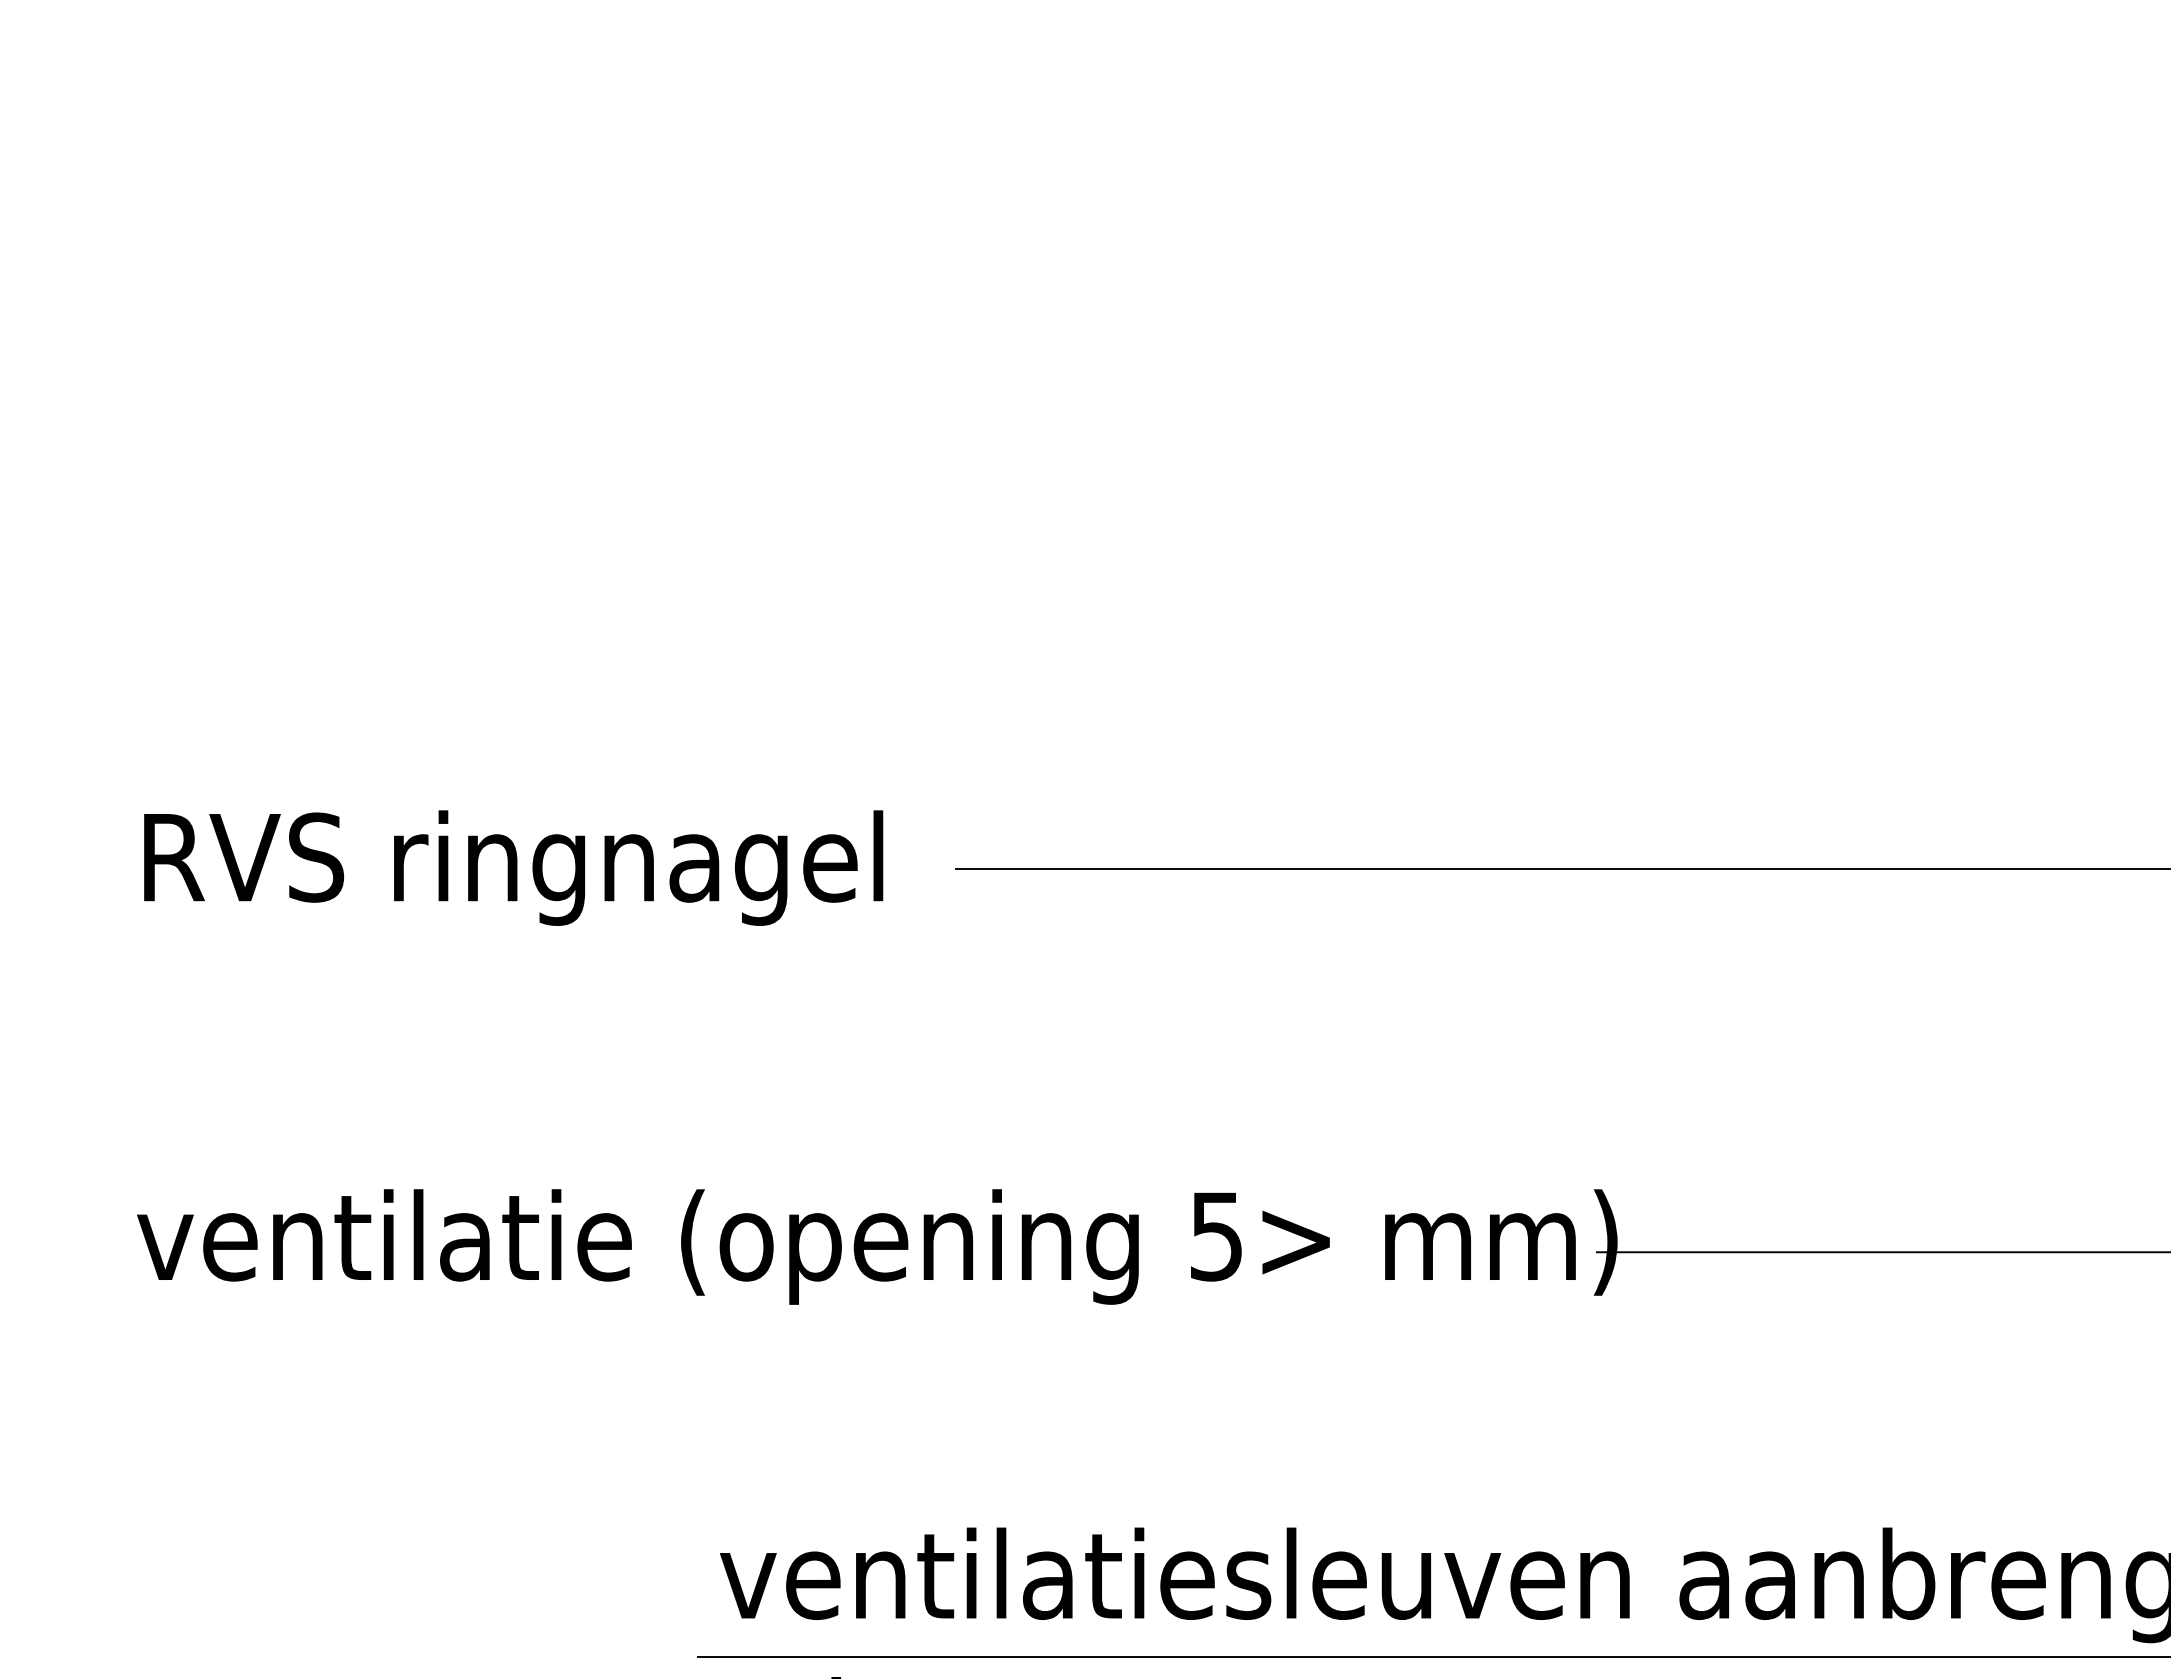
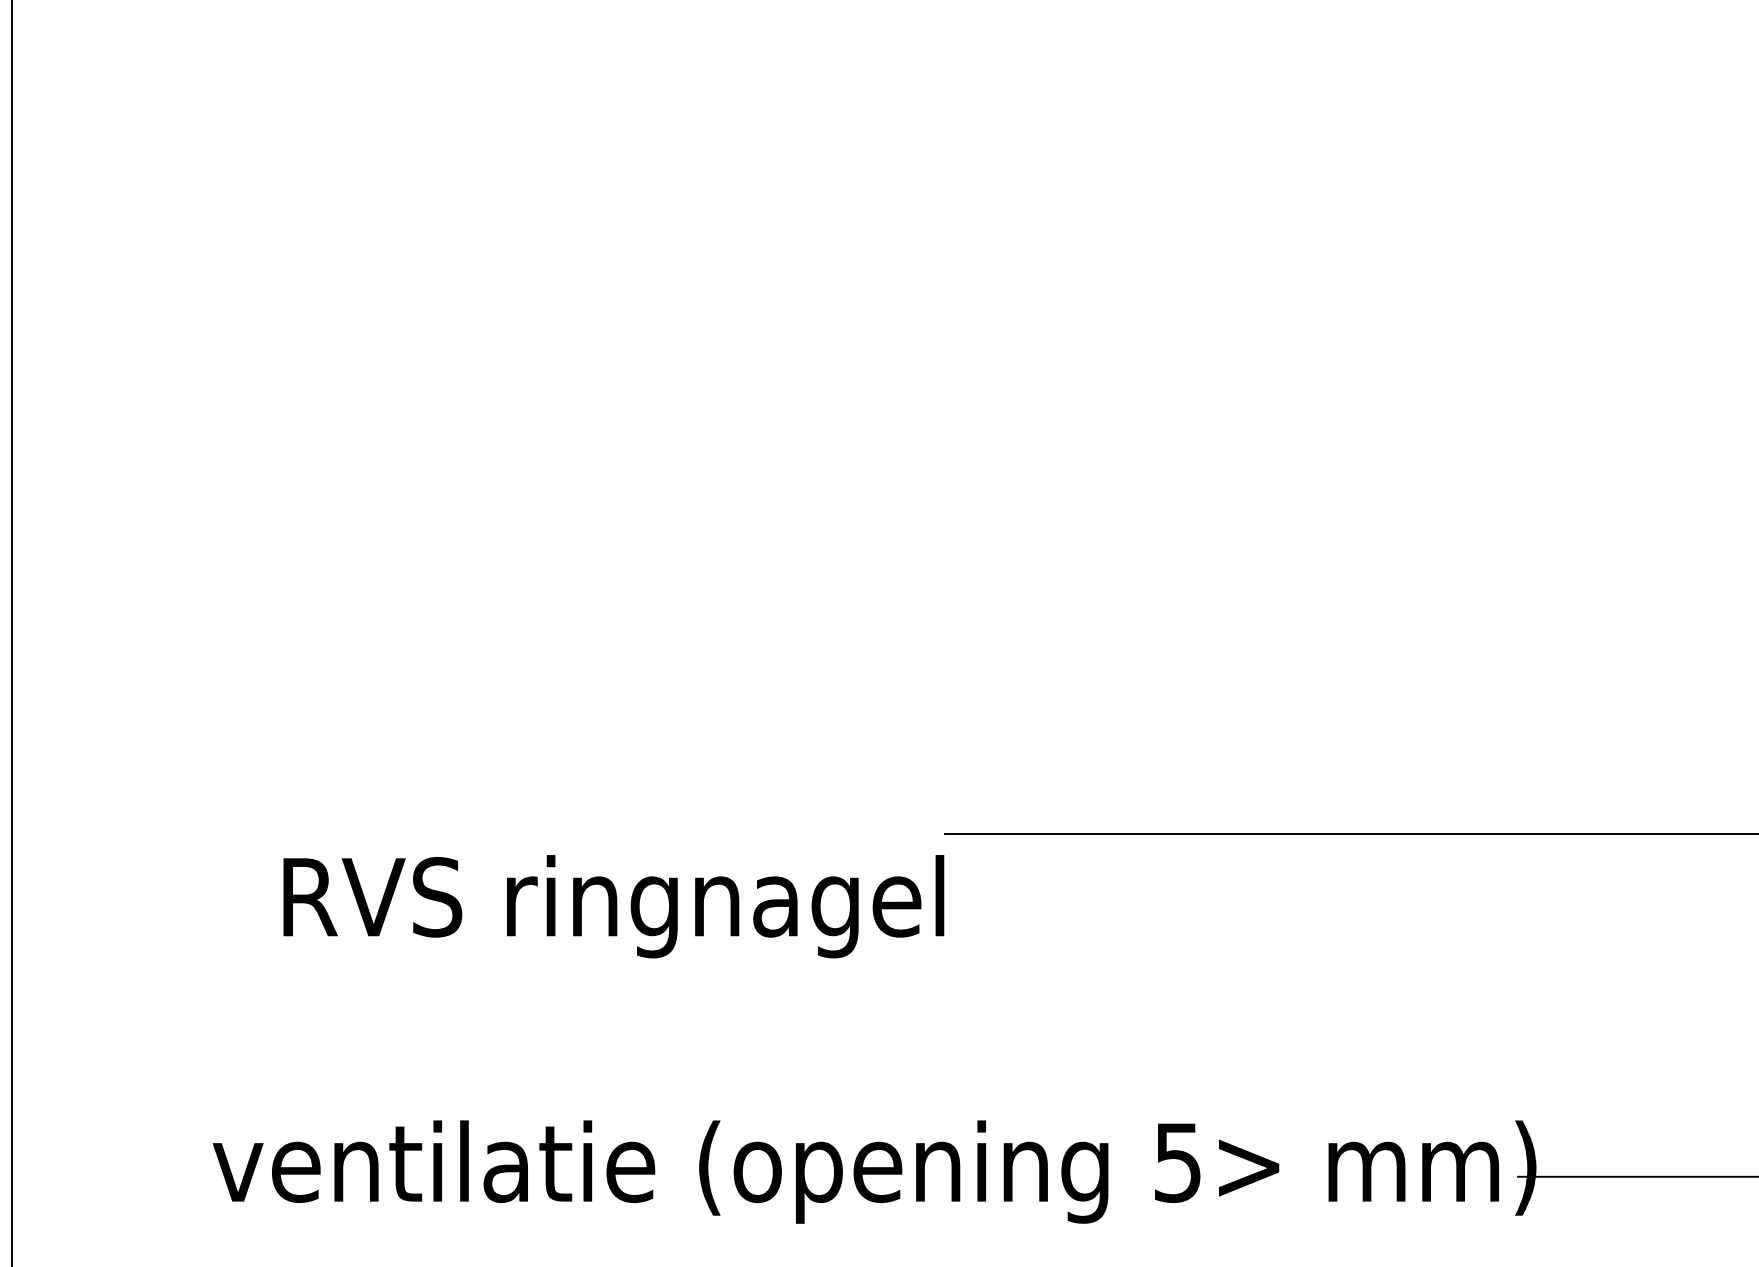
text: (513, 867) -> (613, 906), moved

